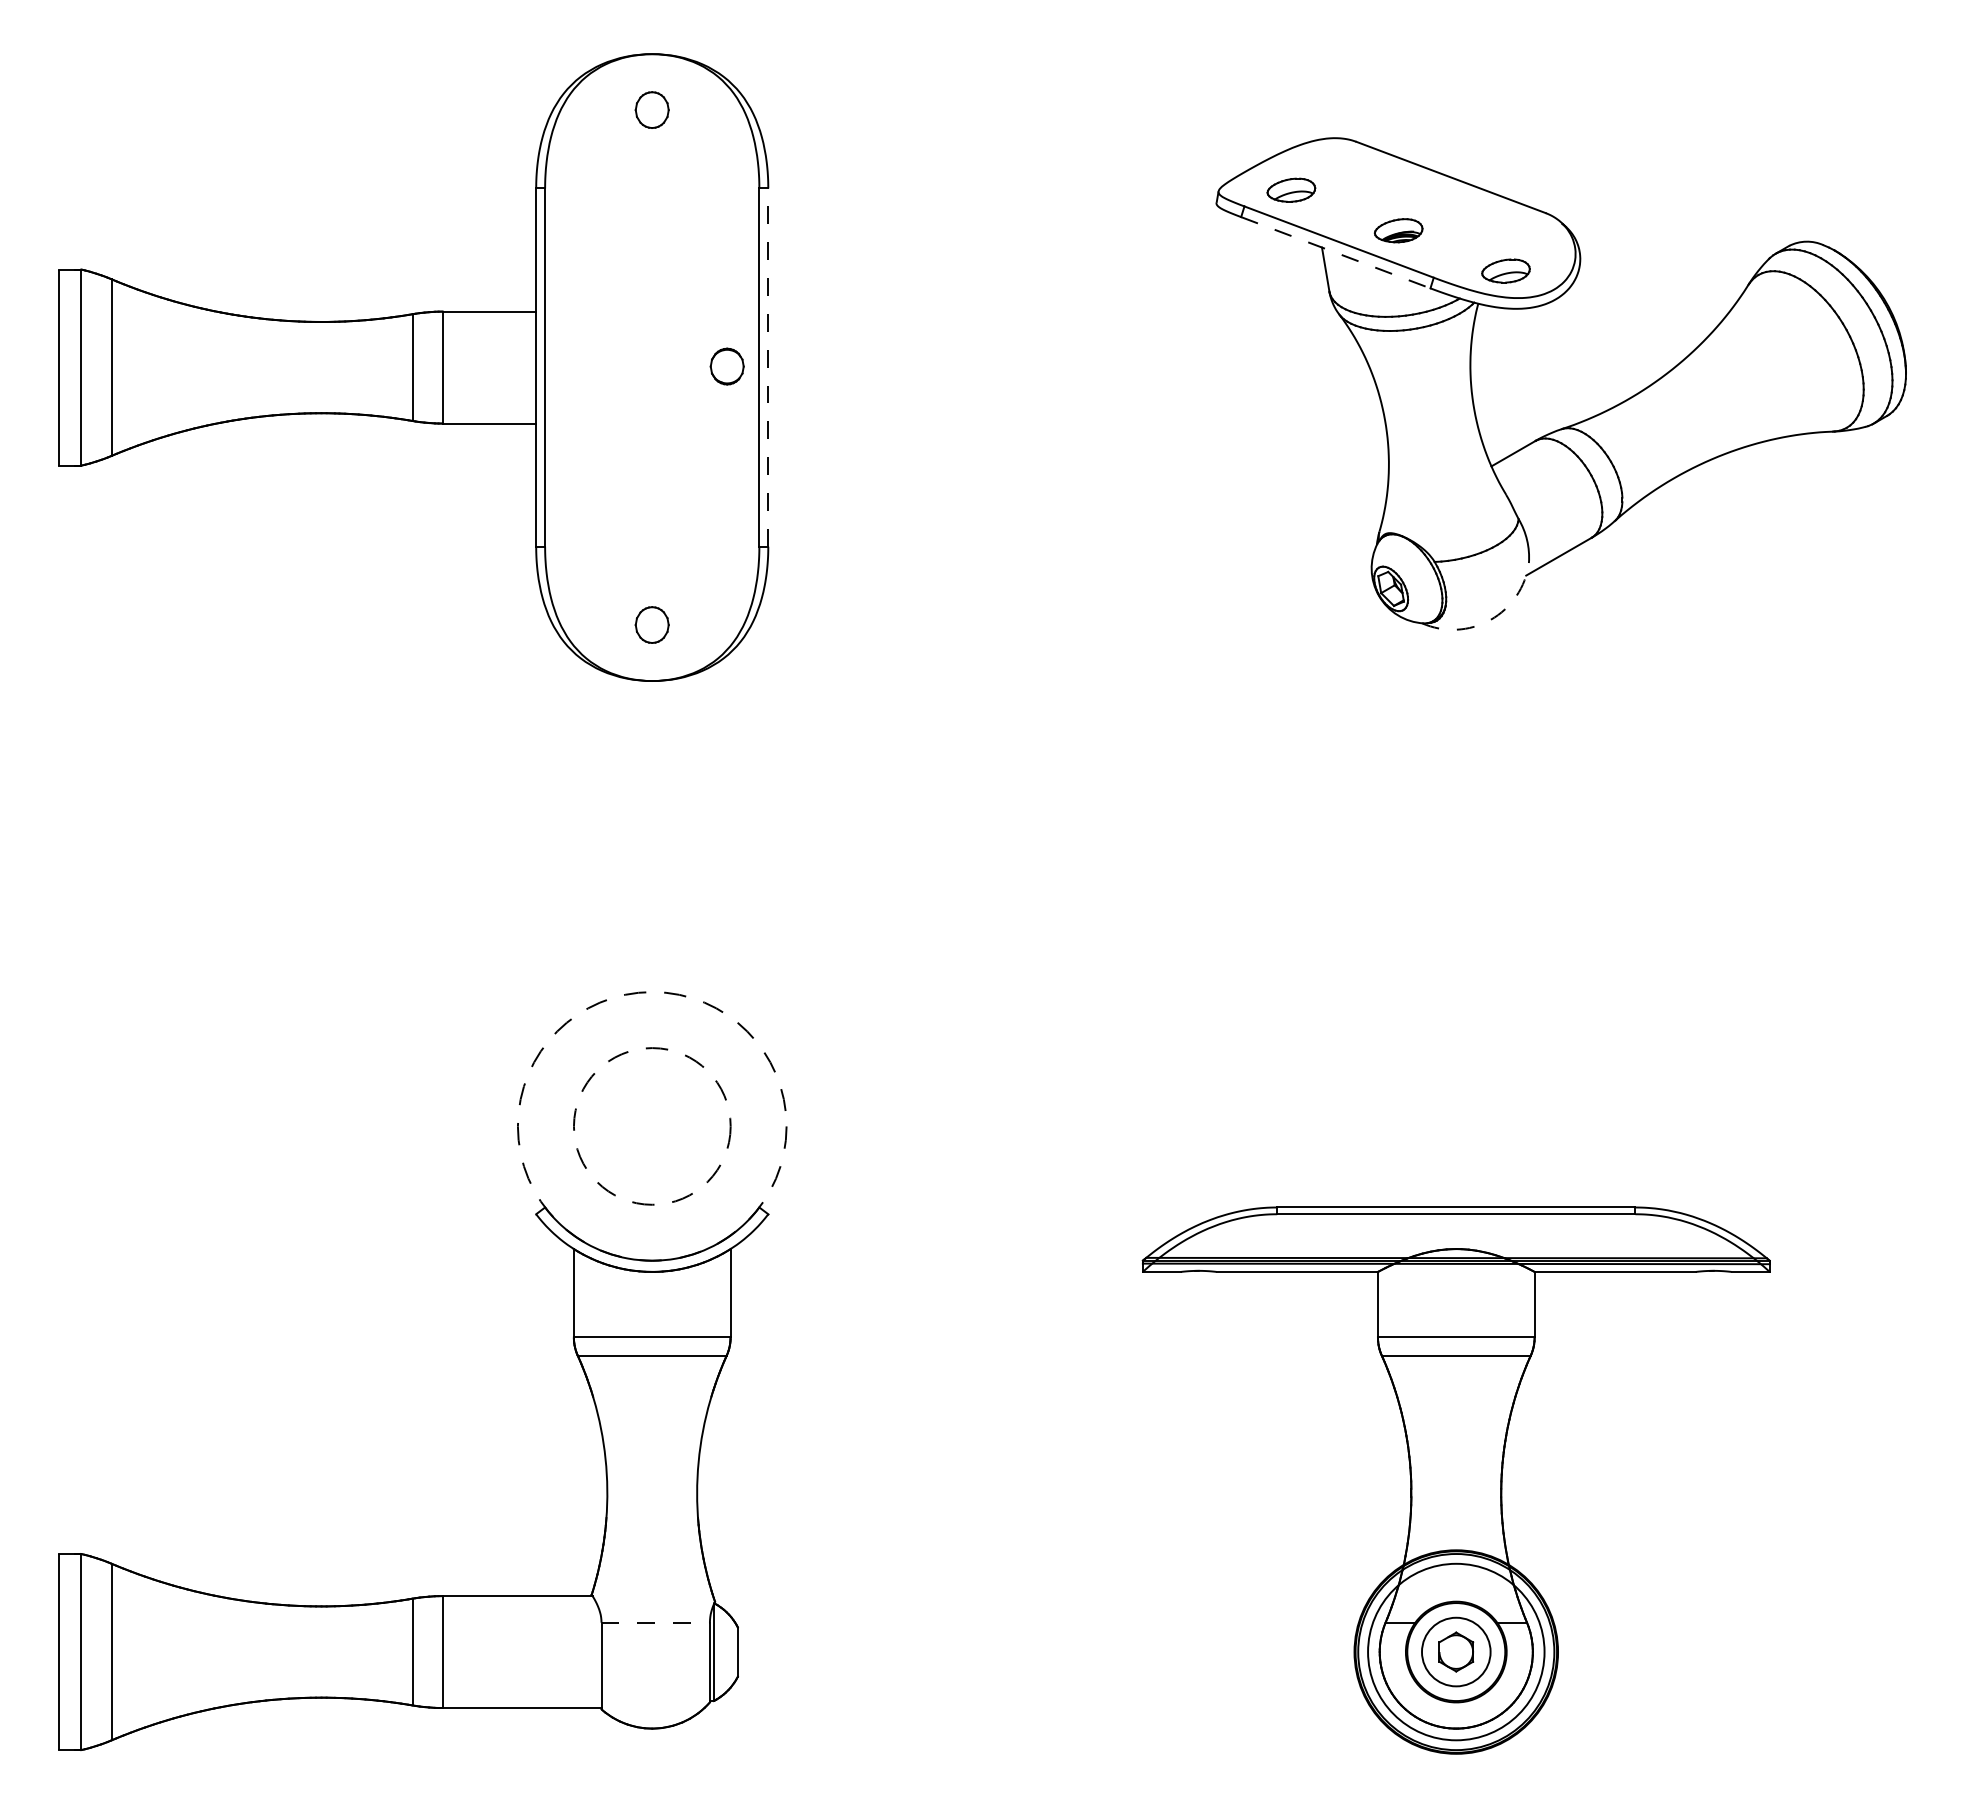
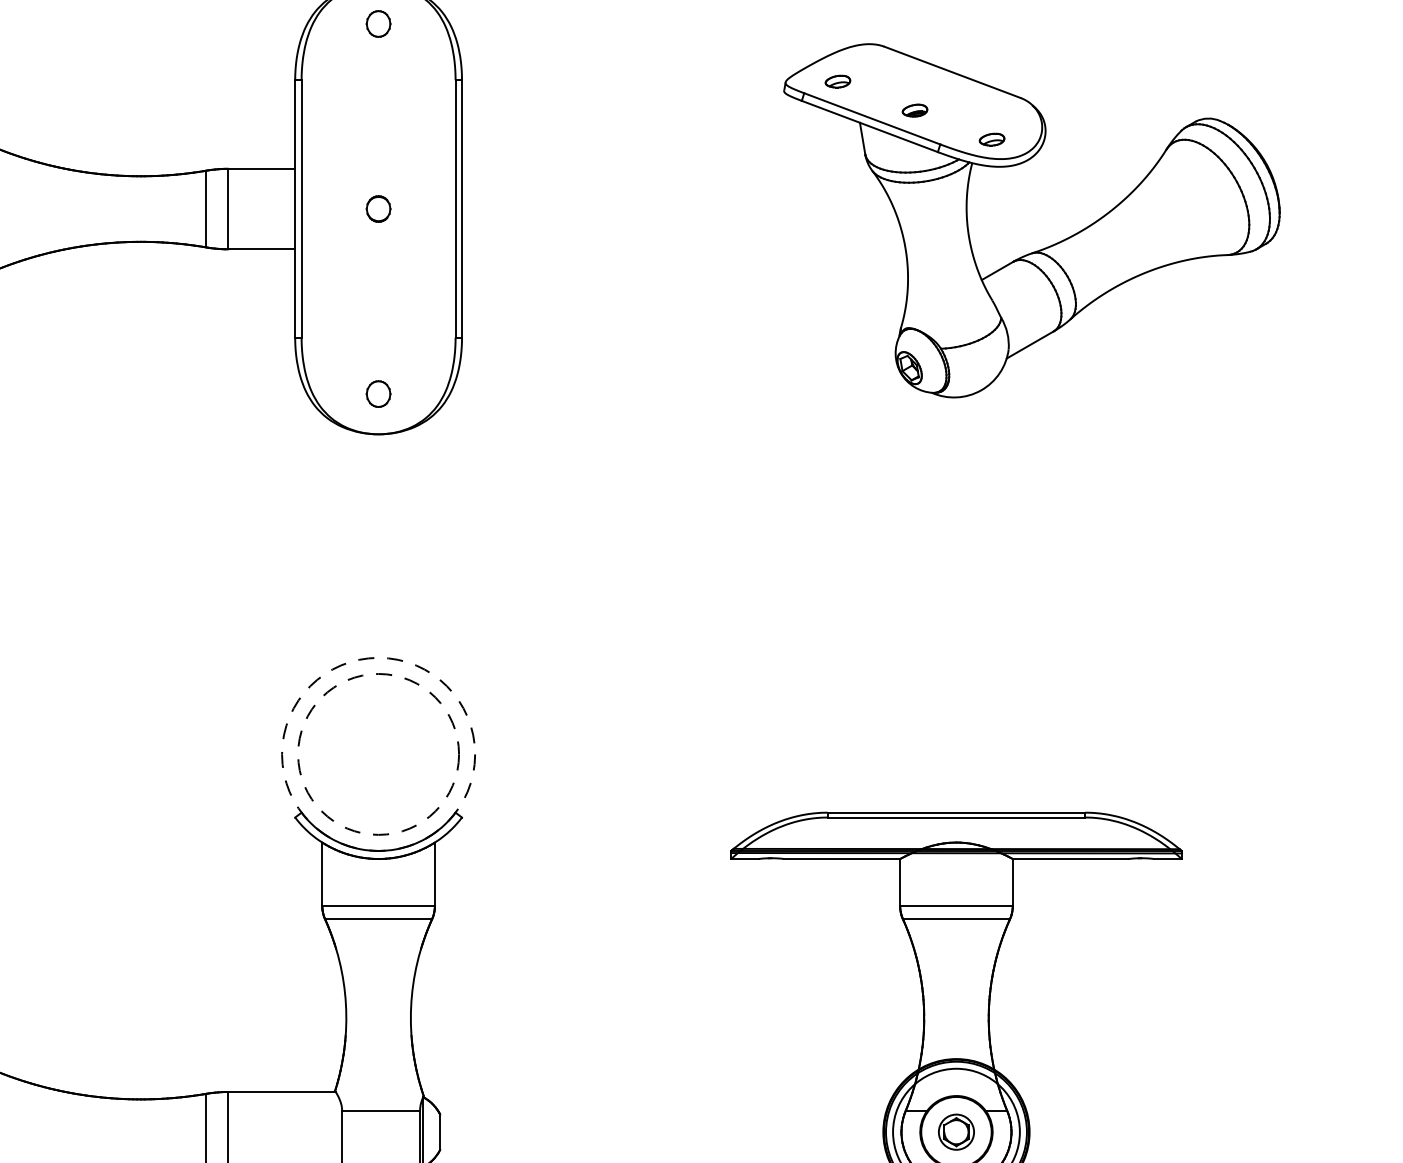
part: (1291, 190) -> (838, 81), size x0.71
part: (1398, 230) -> (914, 110), size x0.71
line: (1336, 252) -> (870, 126), dashed -> solid
part: (1505, 270) -> (991, 139), size x0.71
part: (726, 366) -> (378, 208), moved
line: (768, 367) -> (462, 208), dashed -> solid
arc: (1490, 619) -> (981, 390), dashed -> solid
circle: (652, 1126) -> (378, 754), size x1.43
line: (656, 1622) -> (381, 1110), dashed -> solid
circle: (1455, 1651) -> (955, 1131), size x0.71

